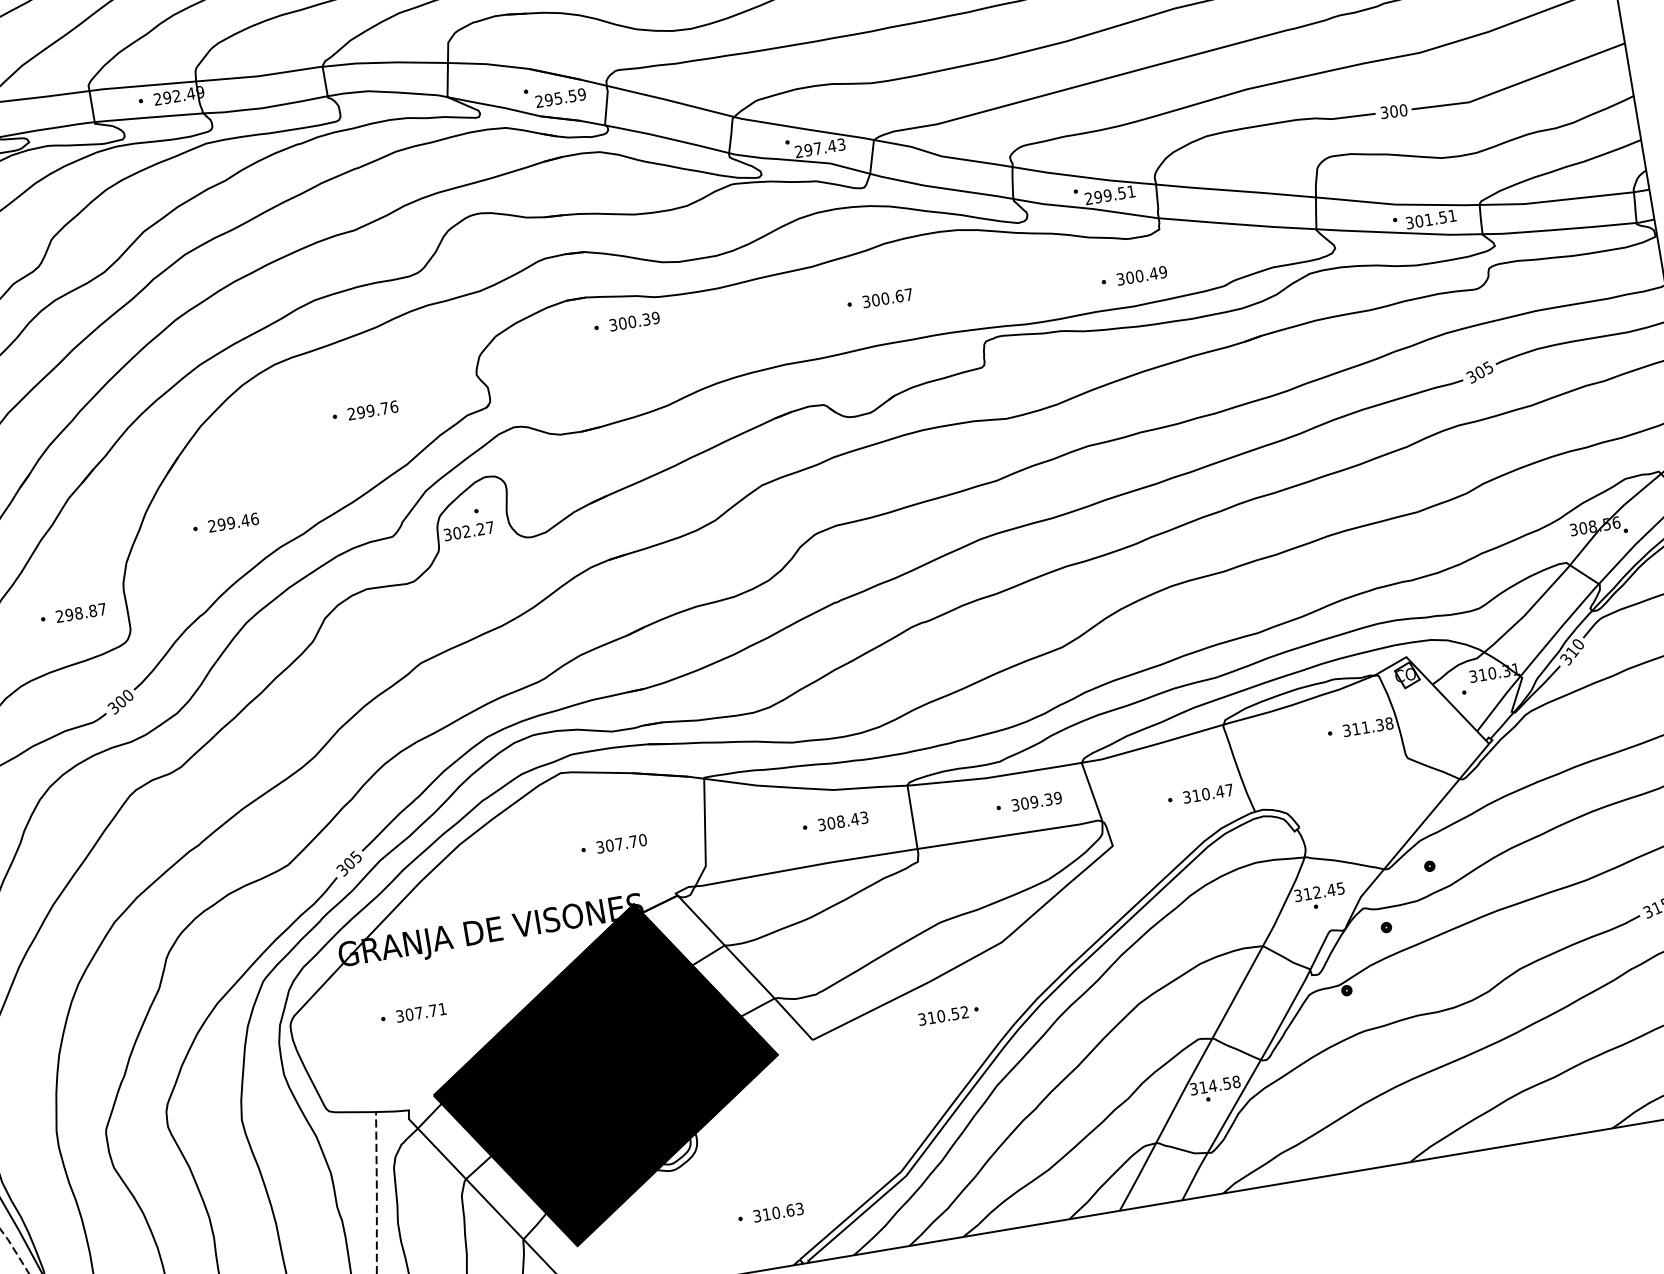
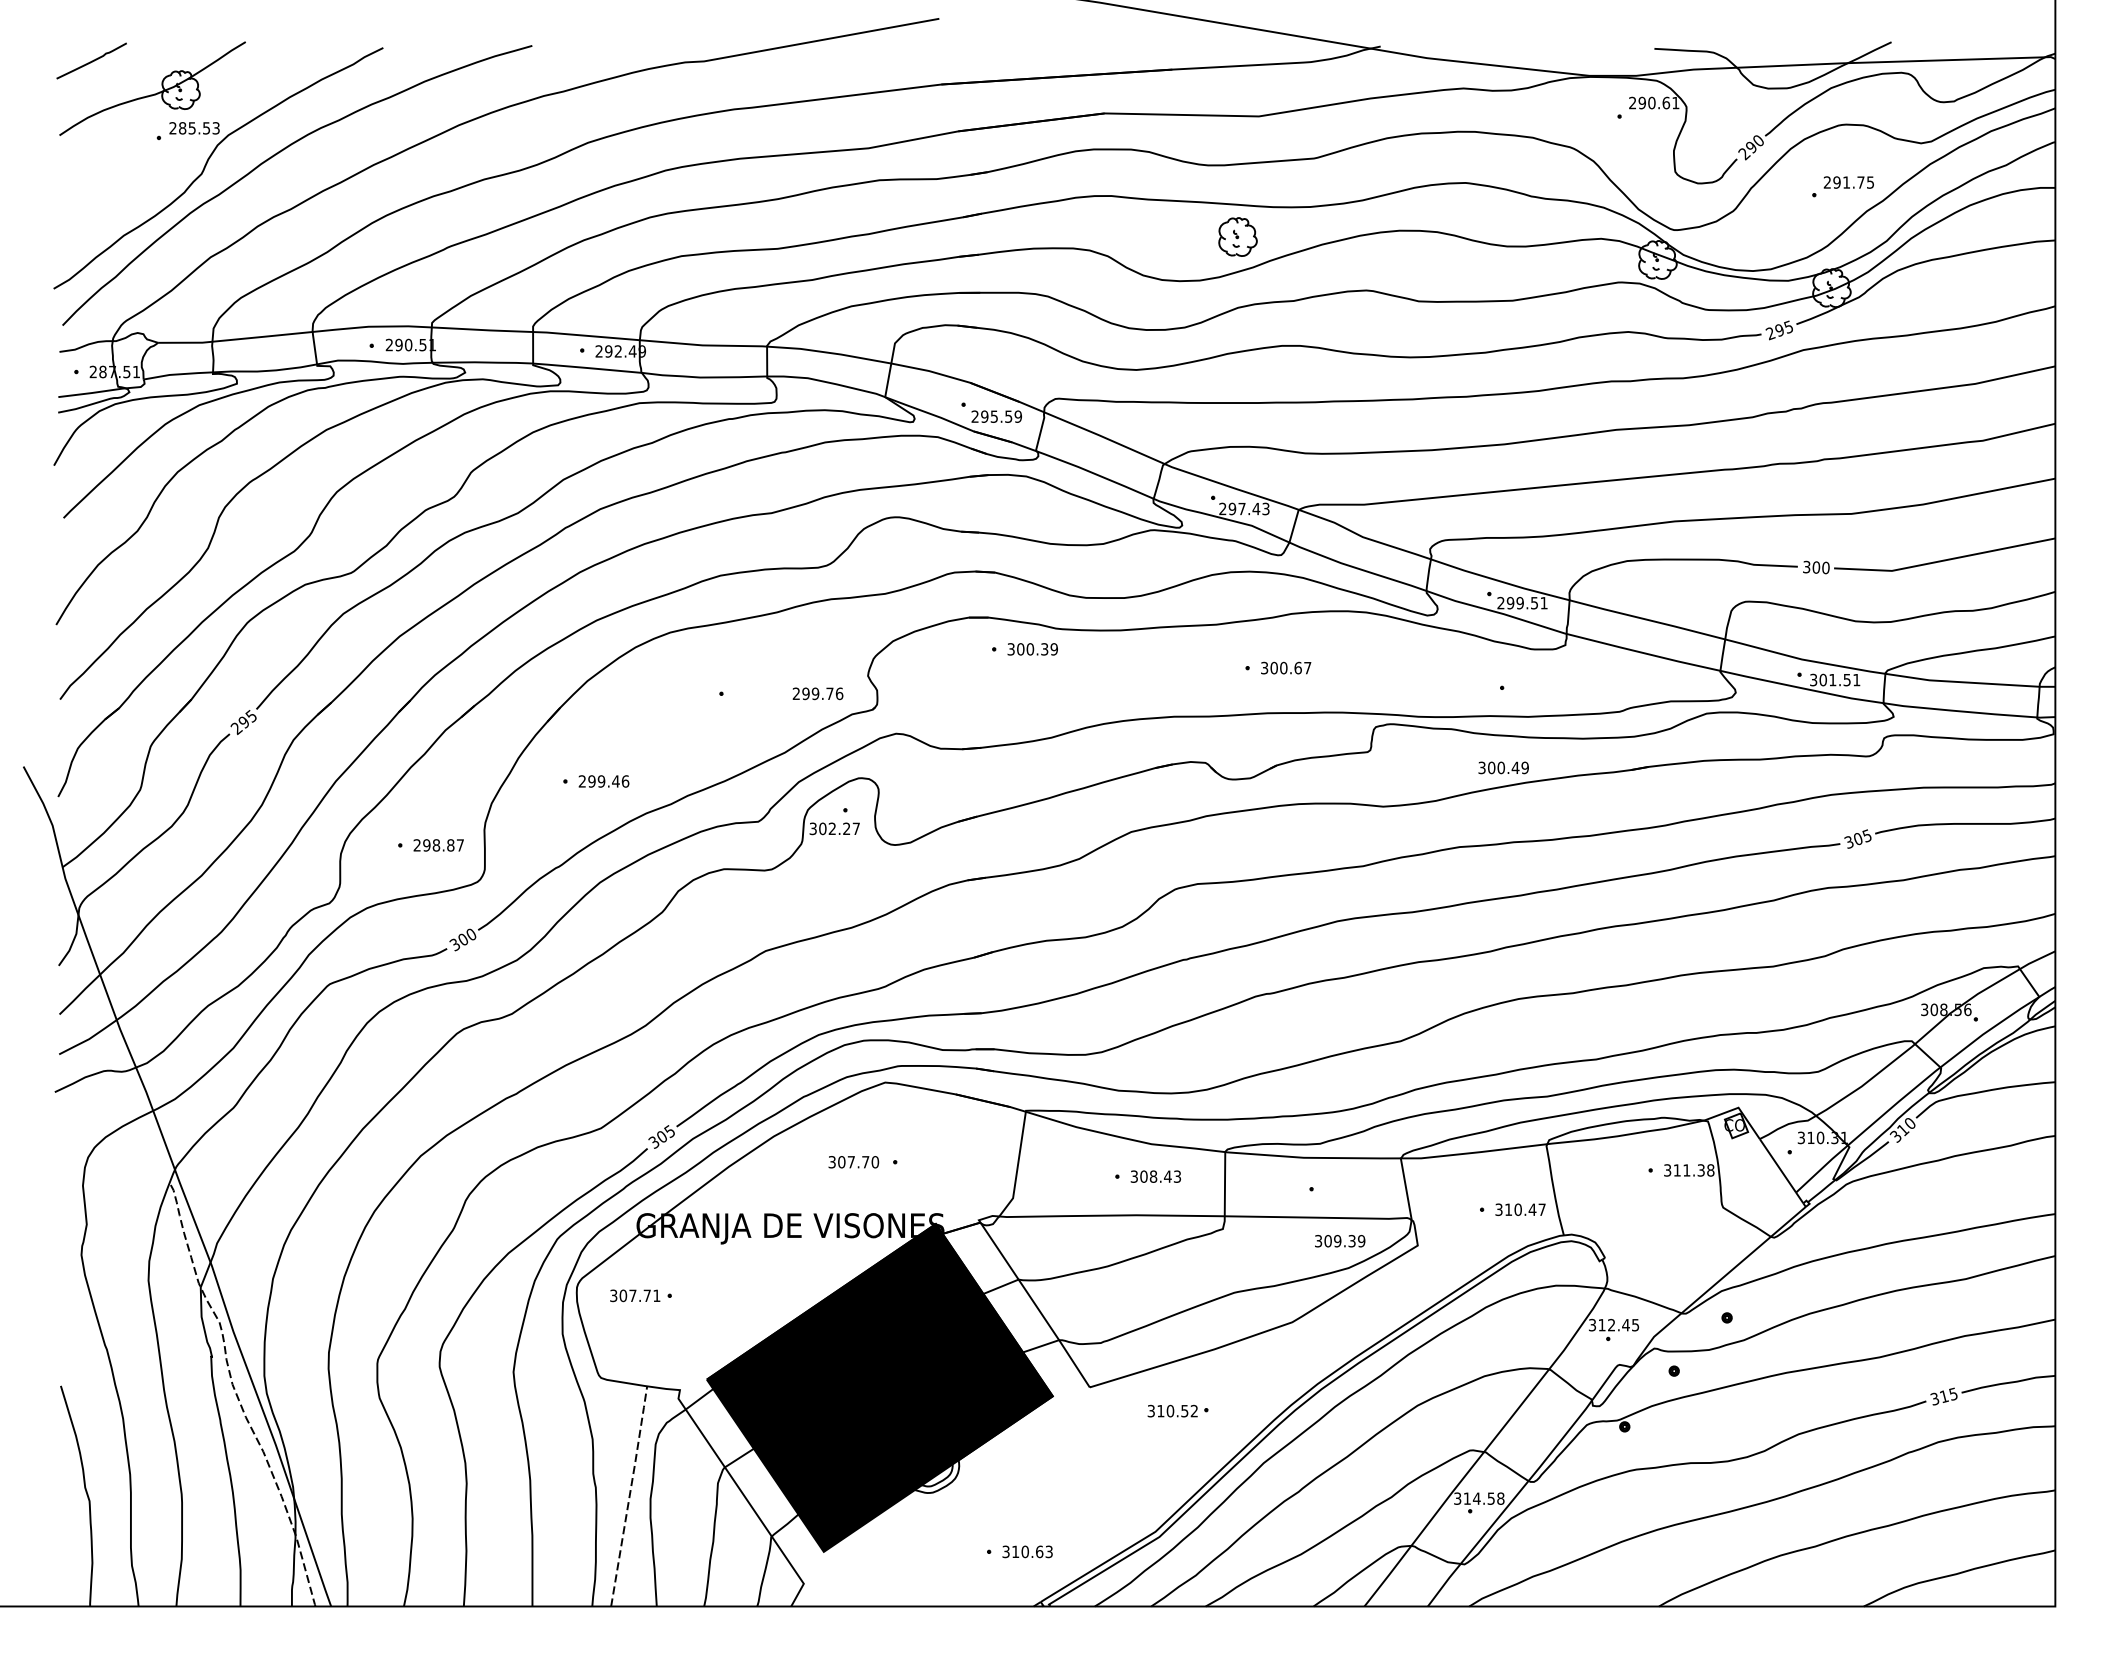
text: (1141, 275) -> (1503, 767), moved
text: (372, 410) -> (817, 693), moved
text: (1037, 801) -> (1340, 1241), moved
text: (621, 844) -> (853, 1162), moved
text: (421, 1012) -> (635, 1295), moved
part: (948, 1014) -> (1177, 1410), moved

